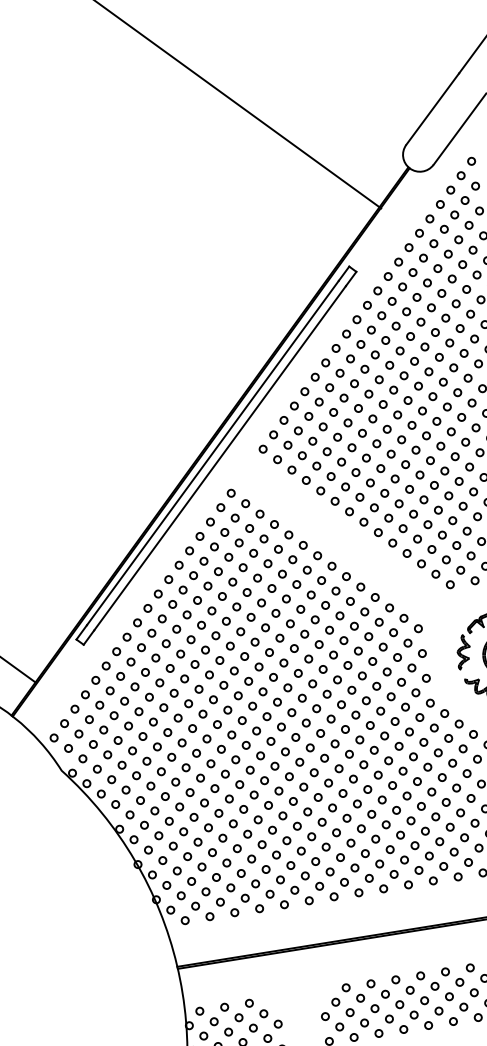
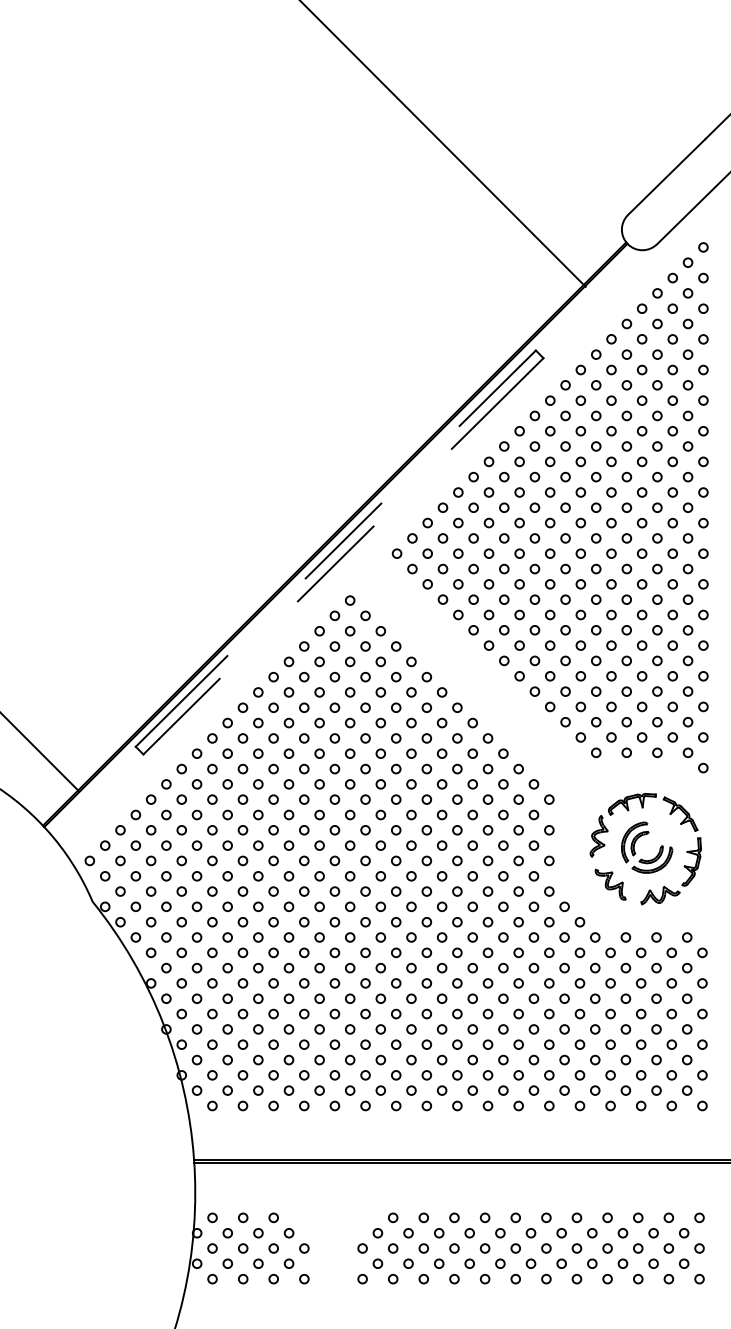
line: (212, 452) -> (335, 548), solid -> dashed
line: (220, 458) -> (343, 556), solid -> dashed

